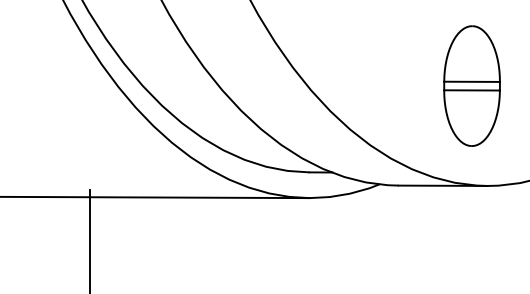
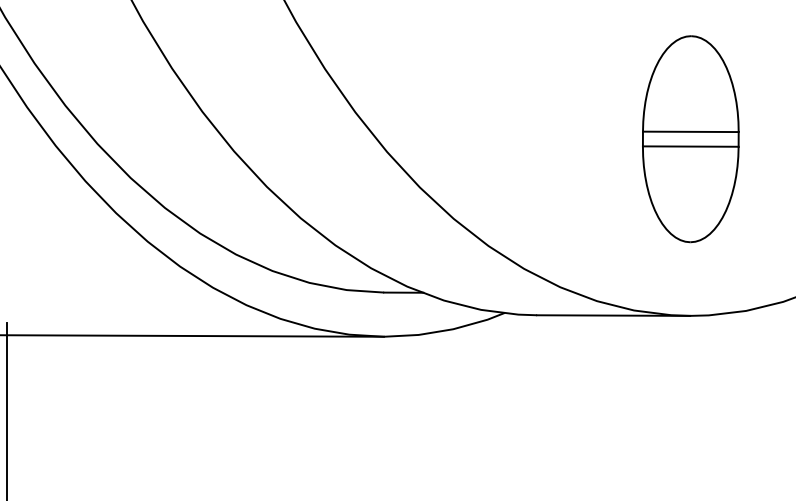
part: (471, 85) -> (689, 138), moved

